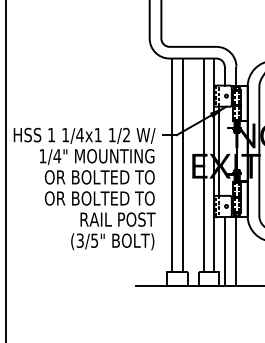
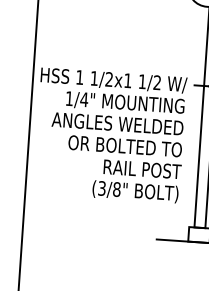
text: (79, 134) -> (108, 78), 1/4x1 -> 1/2x1
text: (90, 177) -> (117, 123), OR BOLTED TO -> ANGLES WELDED
text: (94, 240) -> (116, 189), (3/5" -> (3/8"

